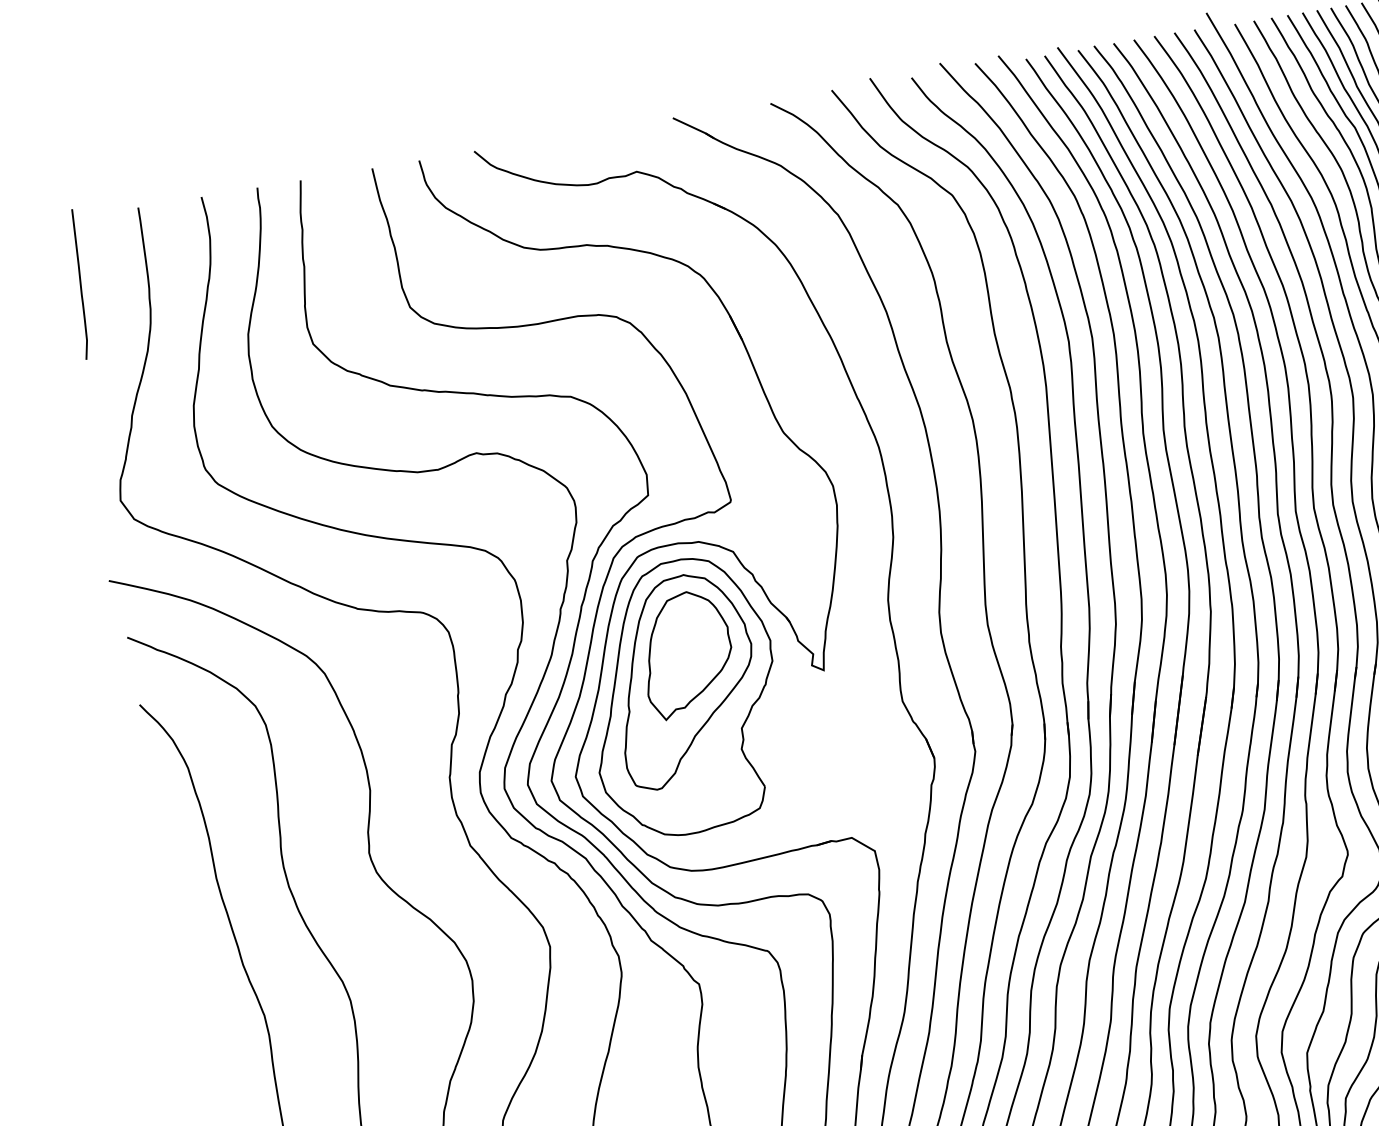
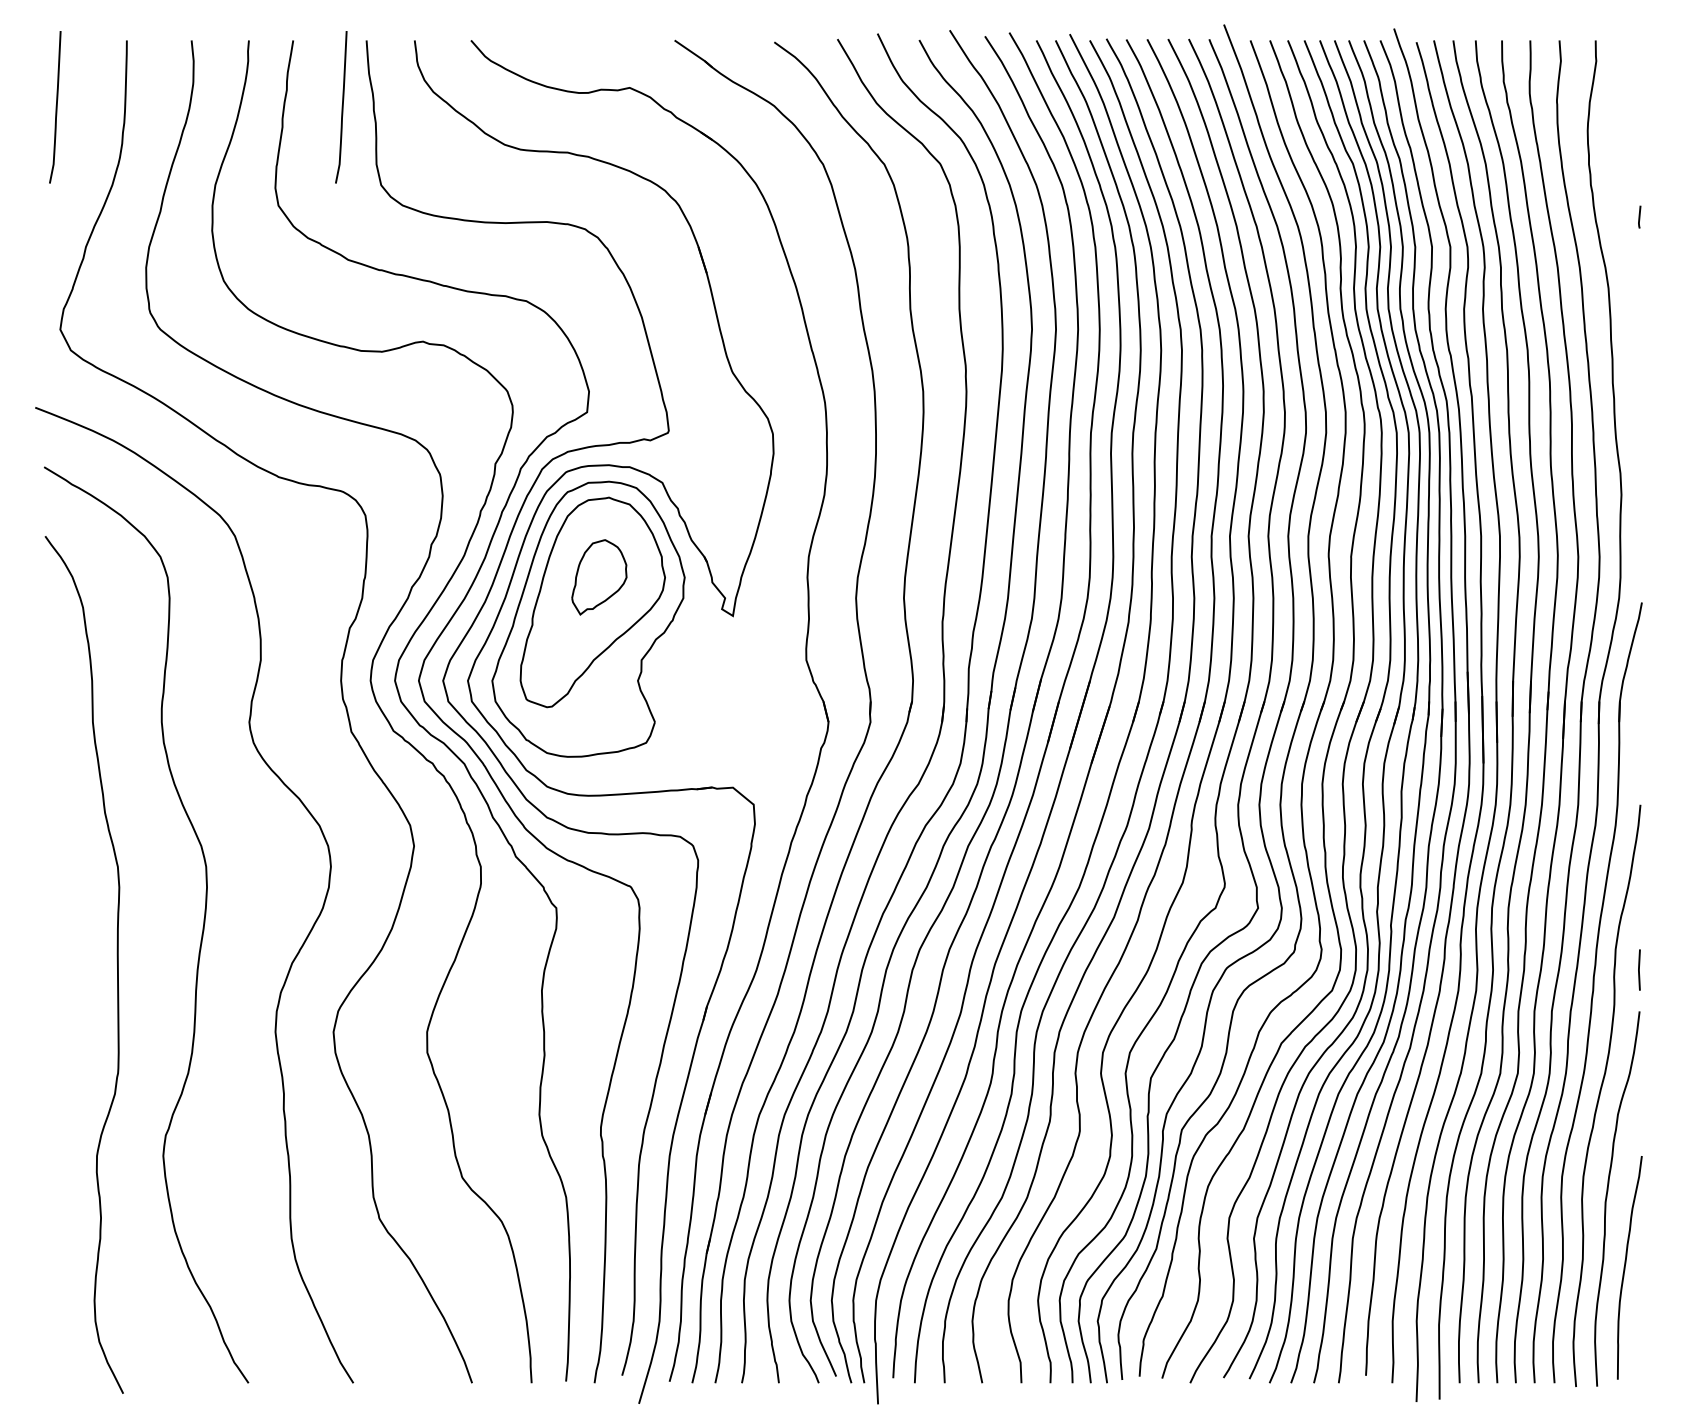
curve: (358, 237) -> (341, 107), added
part: (687, 654) -> (599, 577), size x0.6

